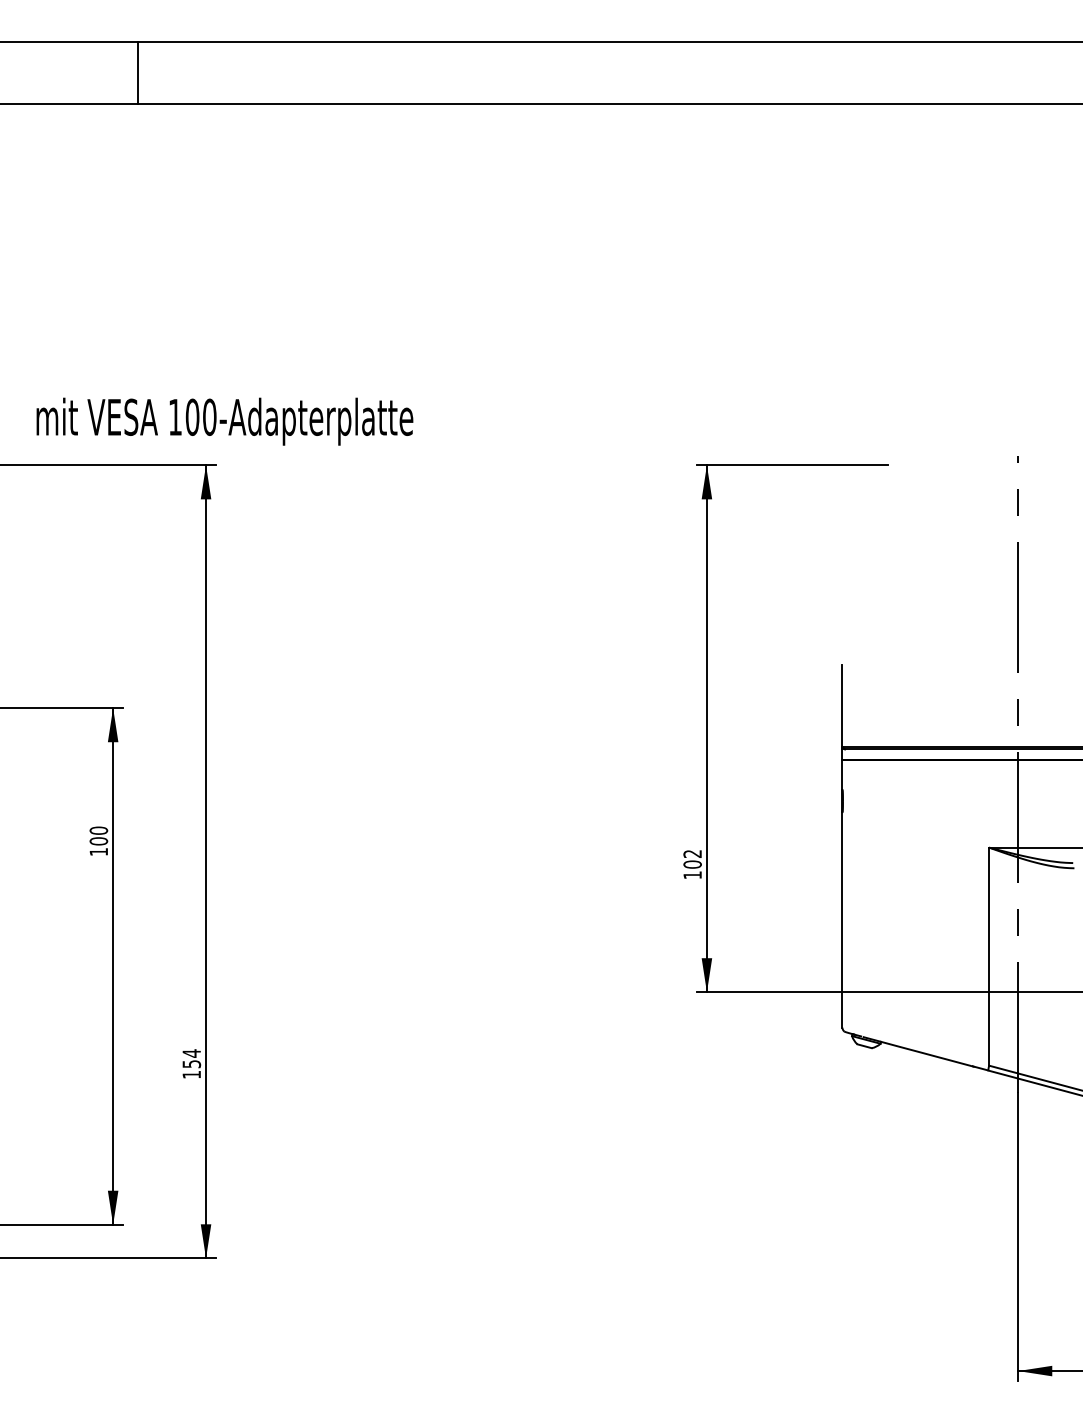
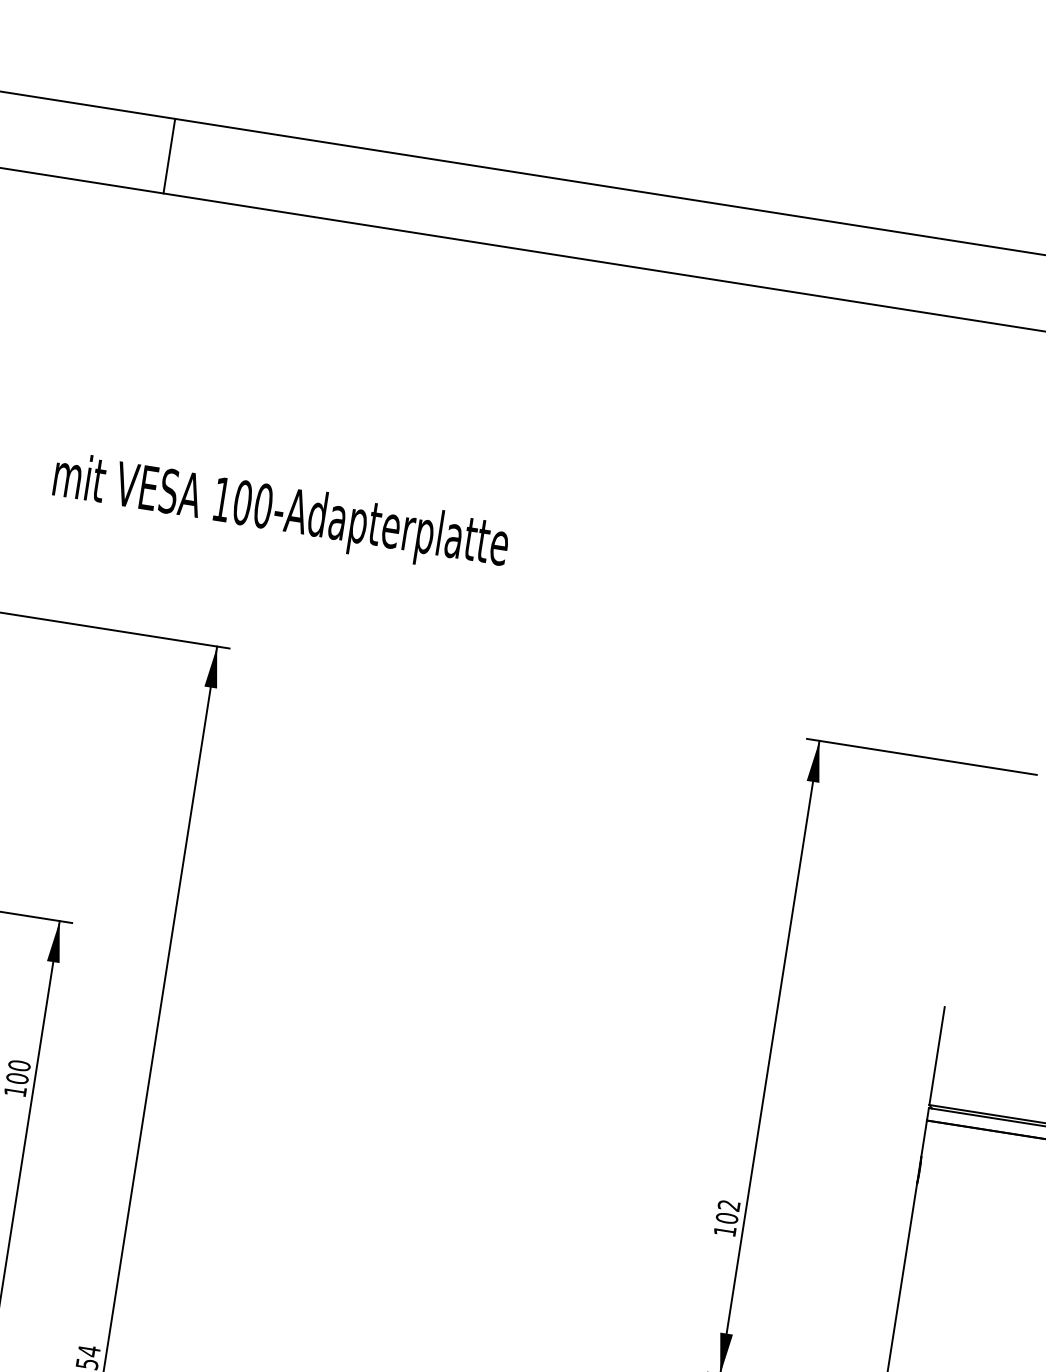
line: (137, 73) -> (168, 156), moved
text: (224, 421) -> (280, 513), moved

